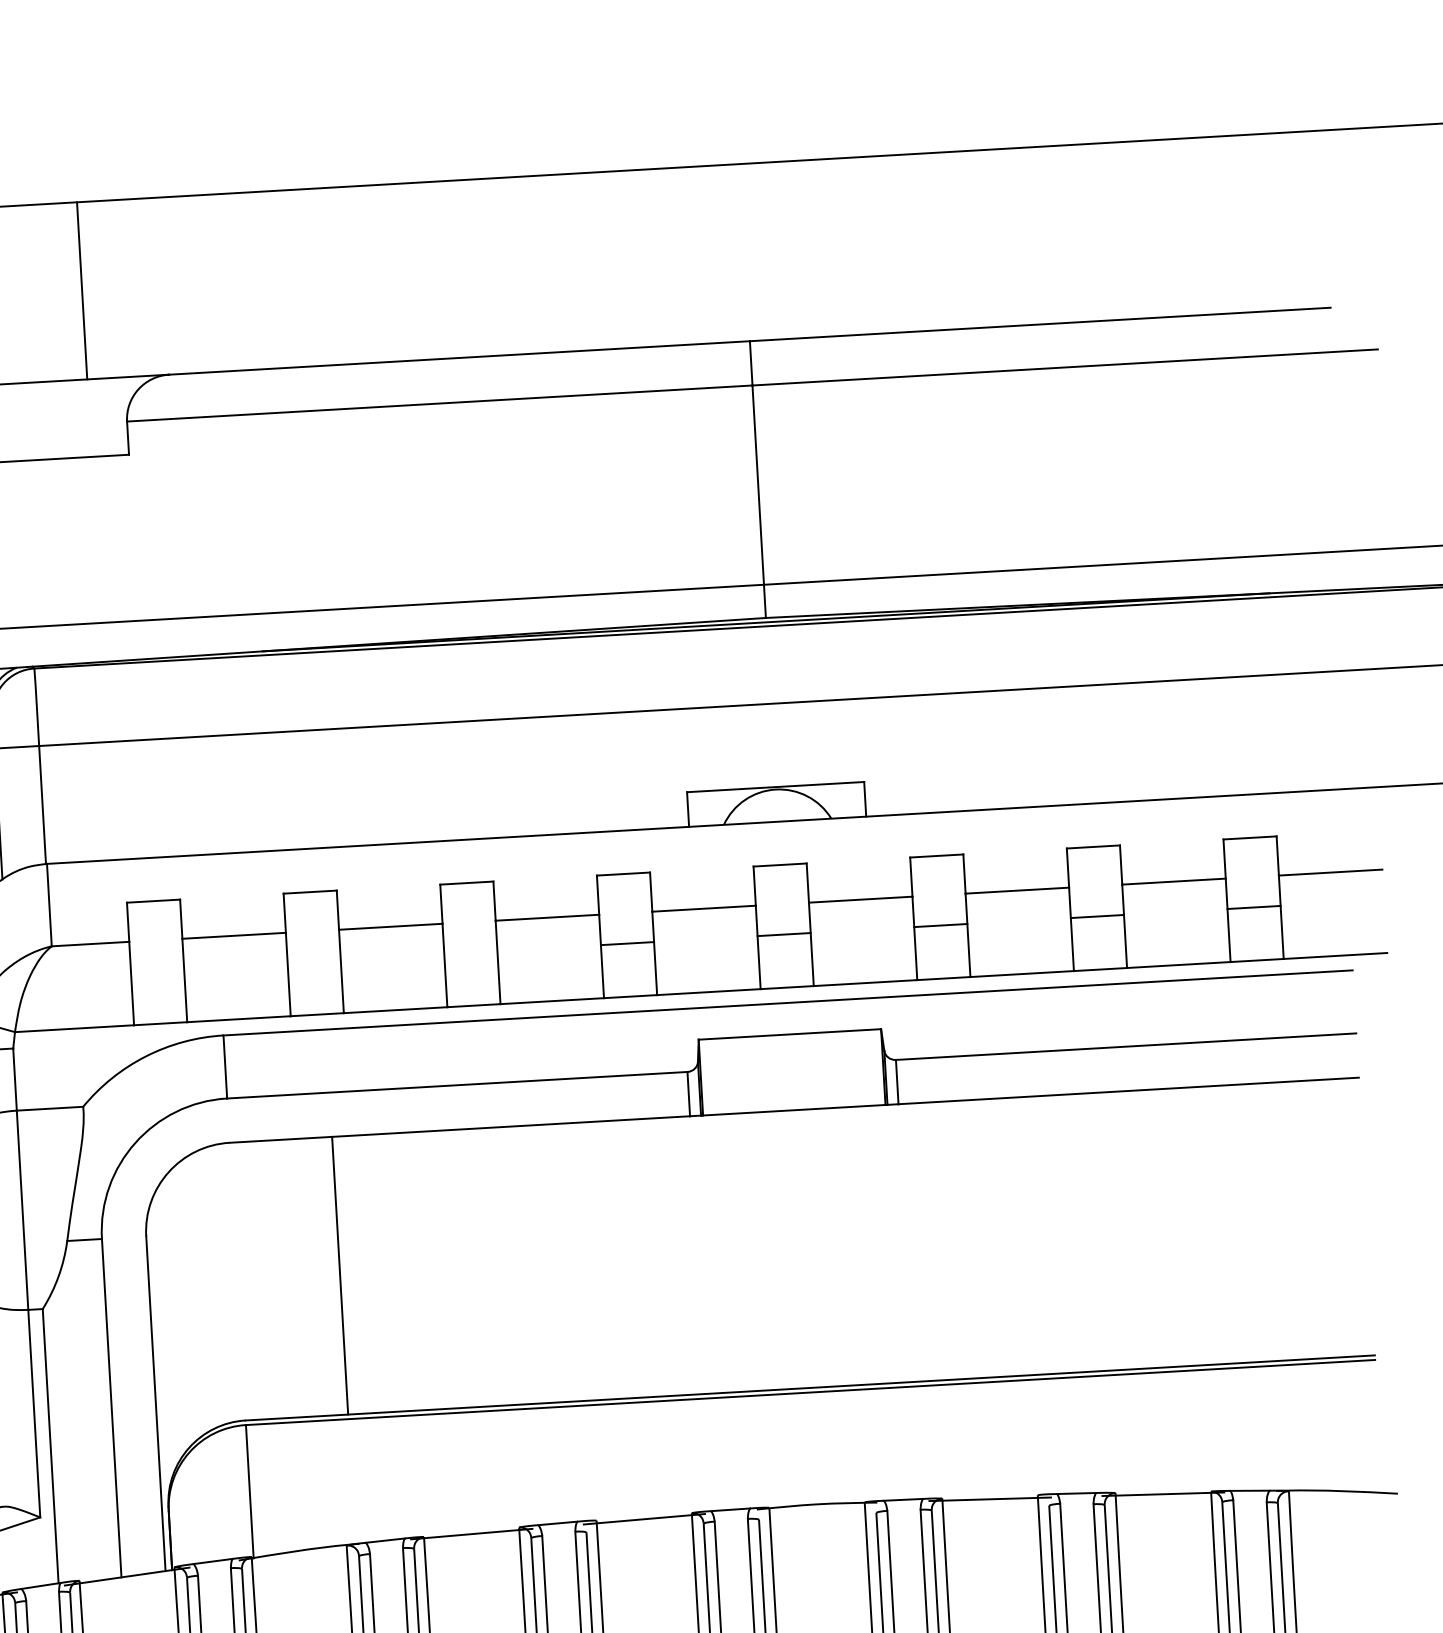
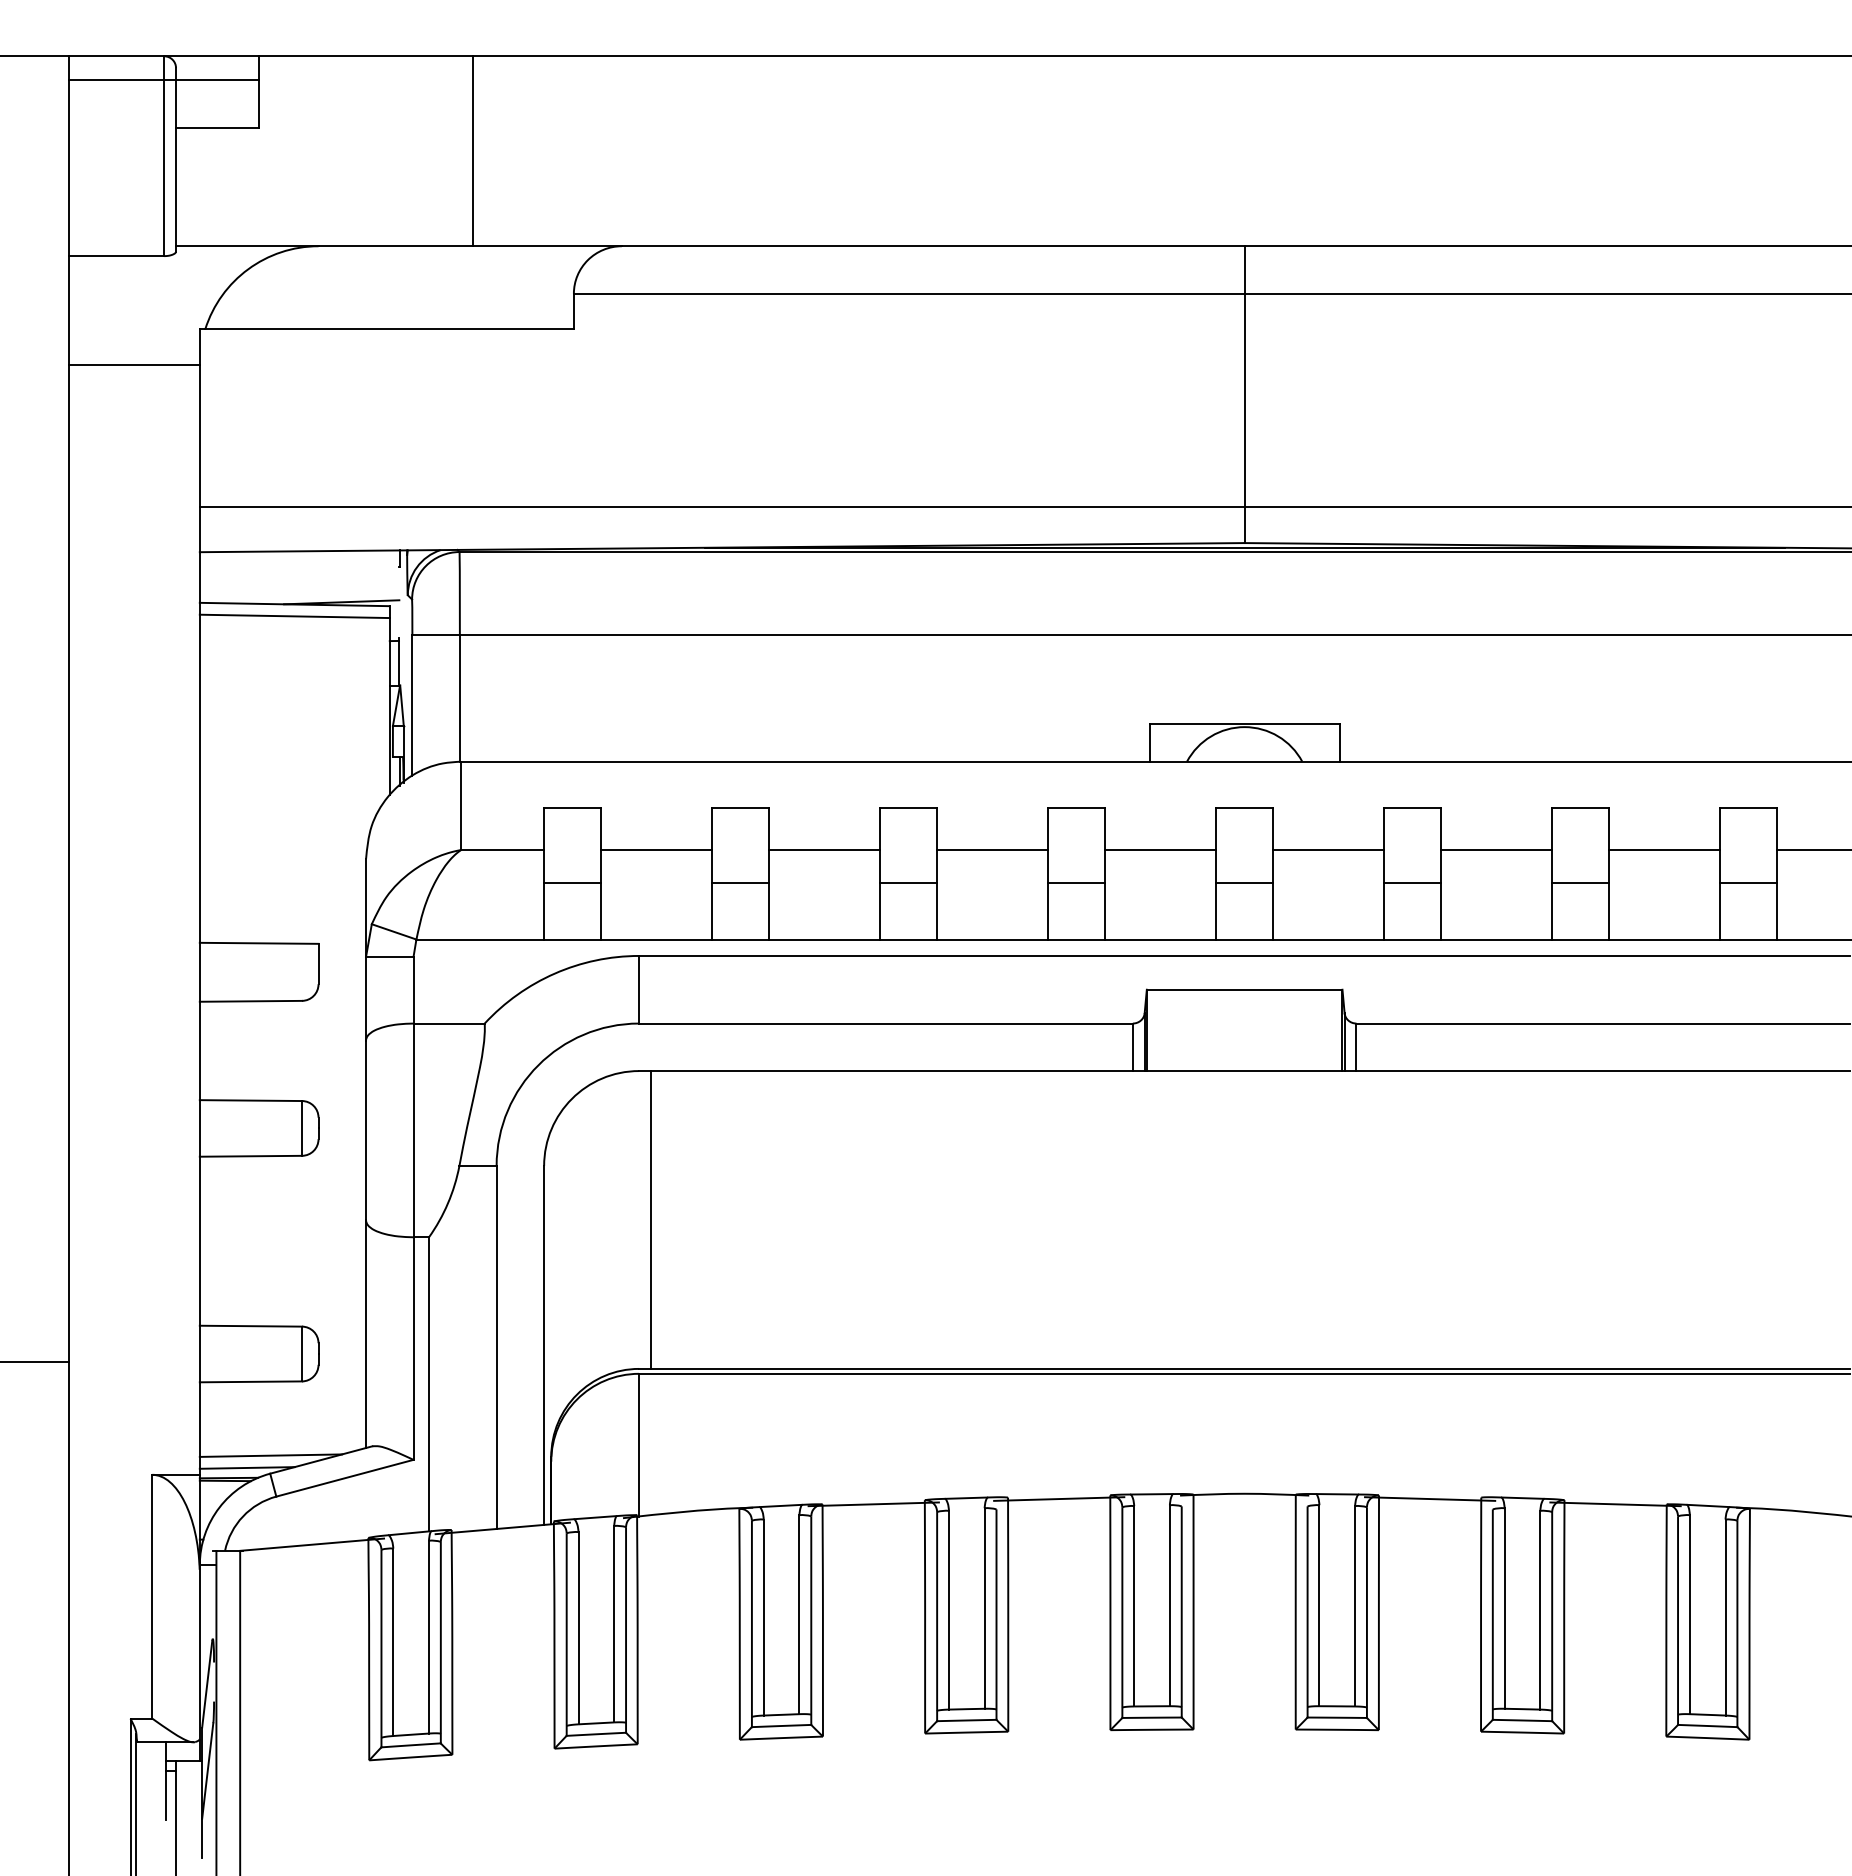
line: (81, 291) -> (472, 151), moved
line: (470, 952) -> (908, 882), added
line: (314, 961) -> (740, 882), added
line: (157, 970) -> (572, 882), added
line: (339, 1275) -> (650, 1219), moved

